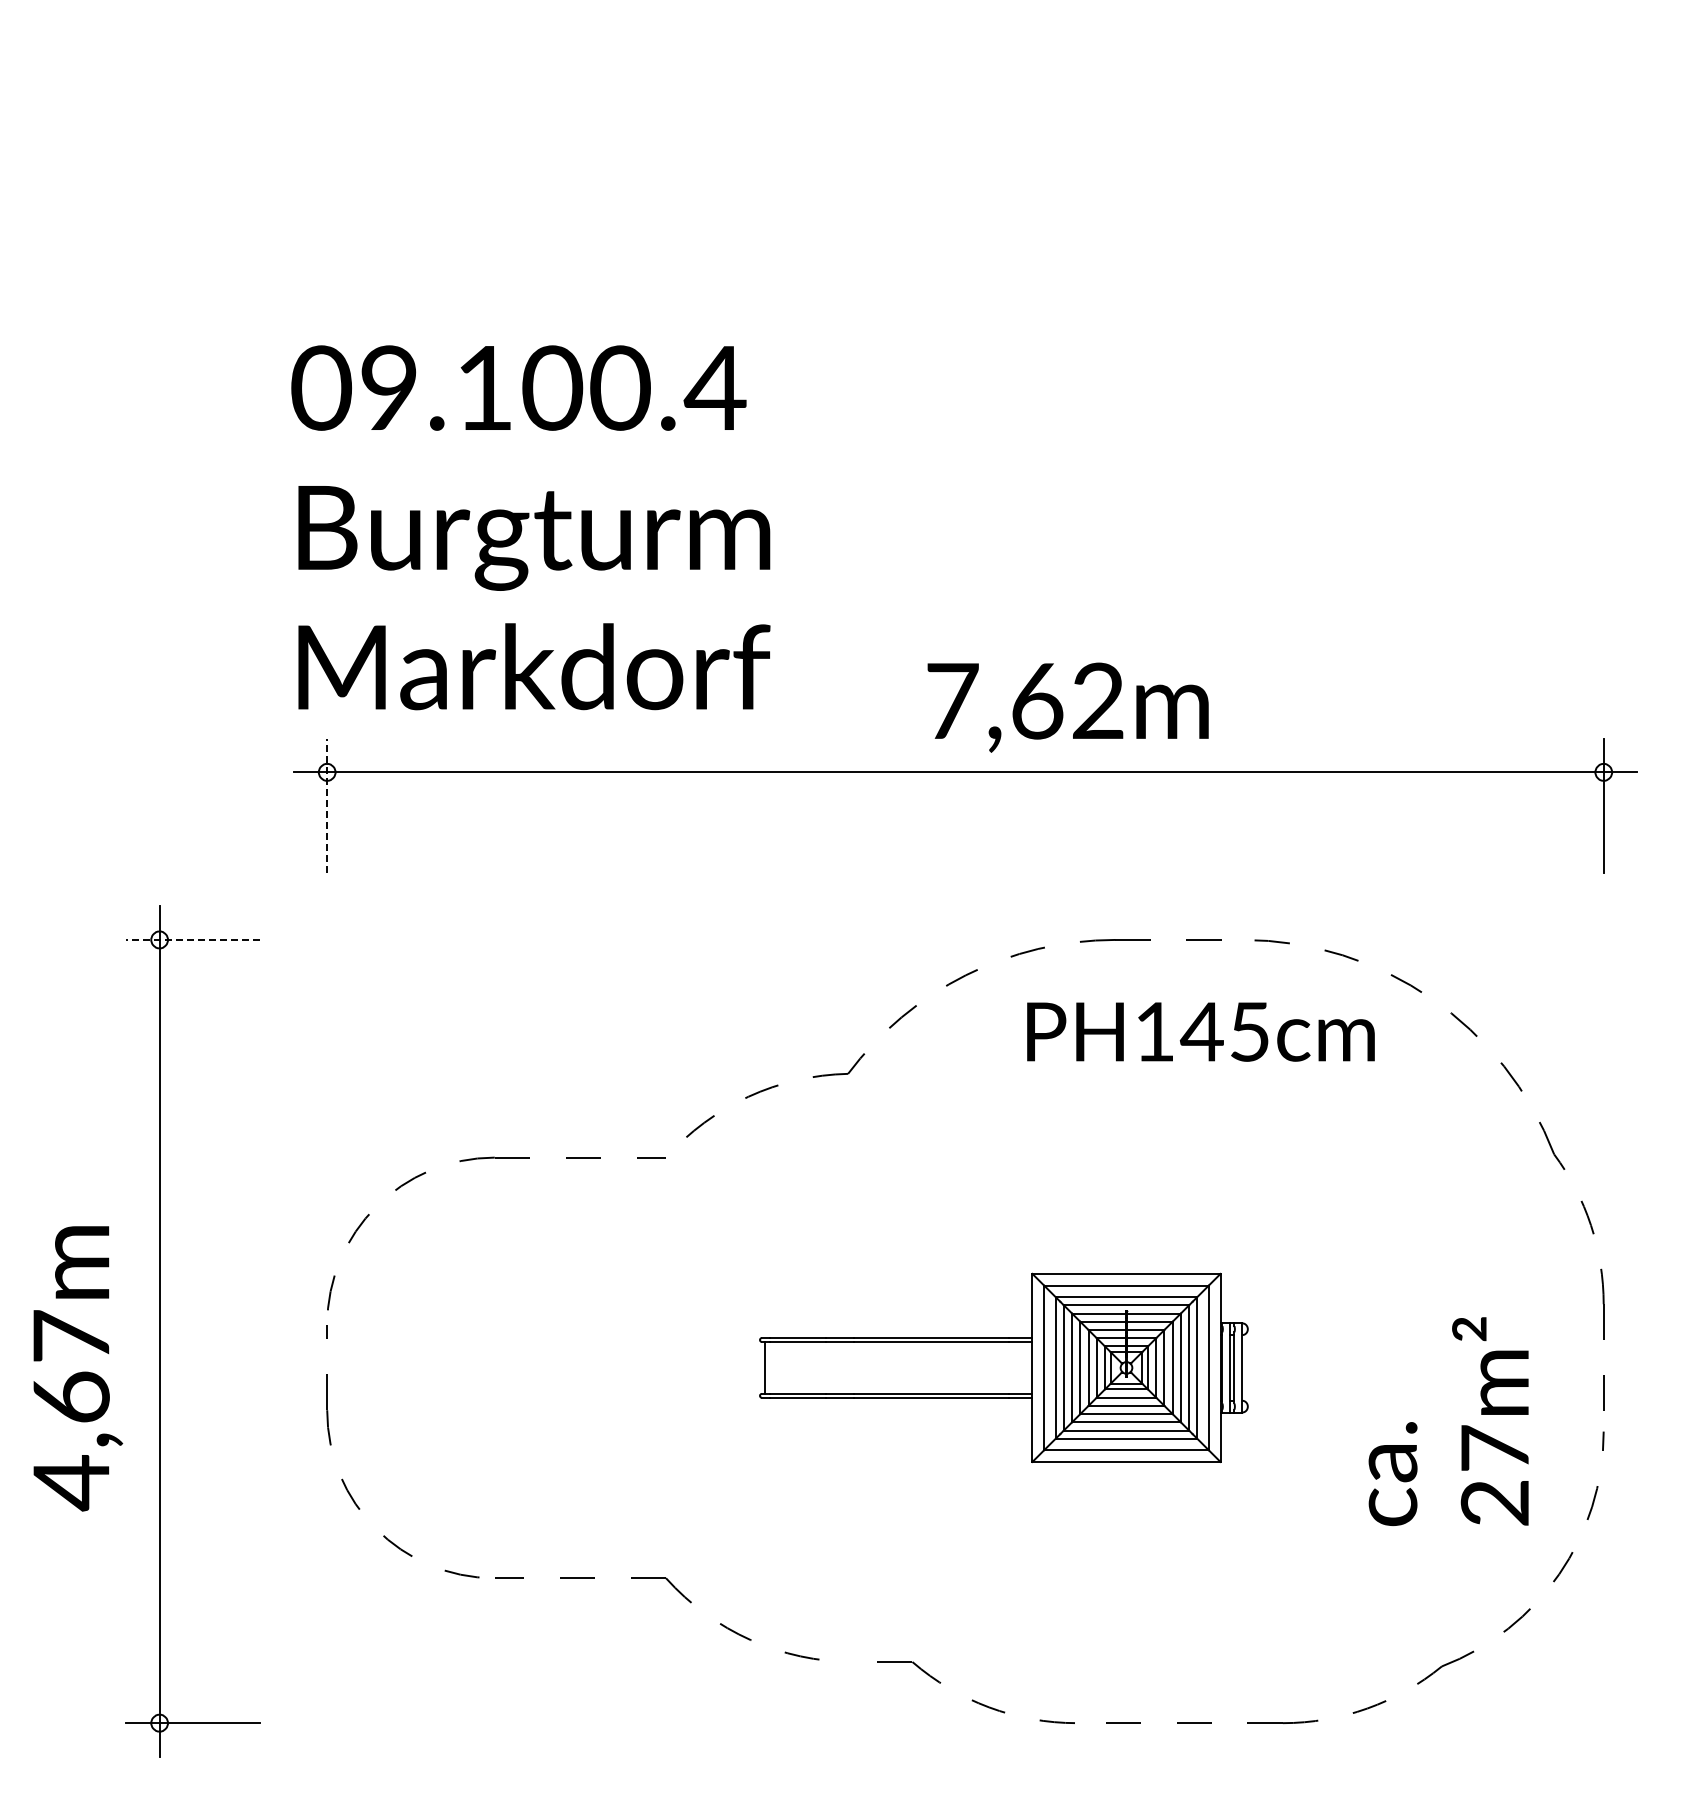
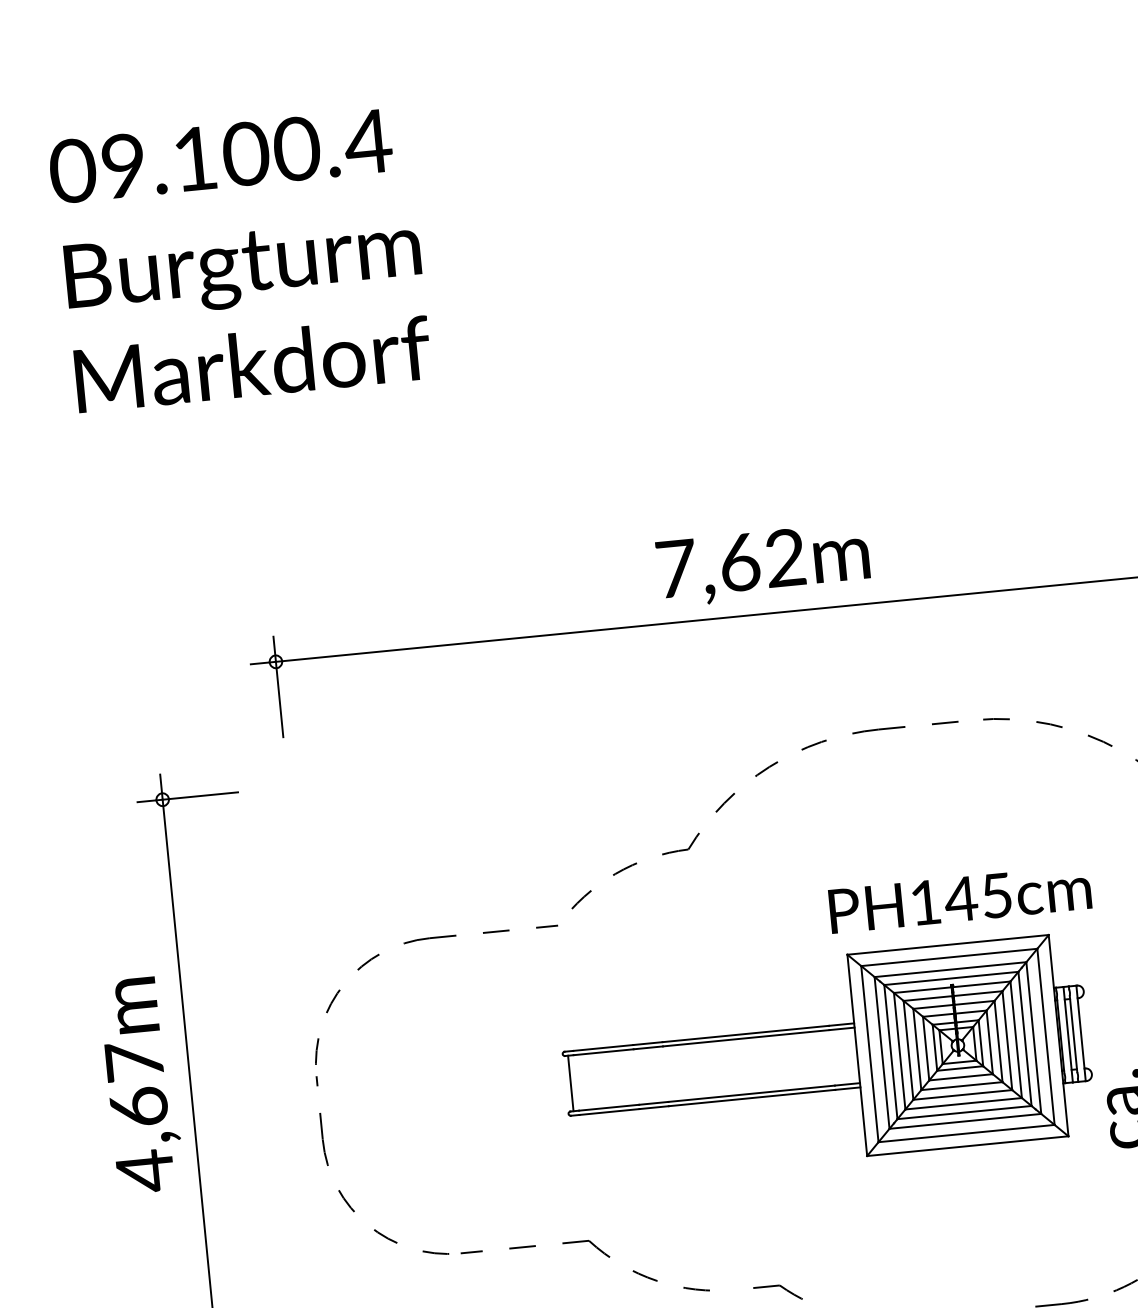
text: (530, 527) -> (239, 260), moved
text: (1067, 707) -> (762, 565), moved
line: (327, 805) -> (278, 686), dashed -> solid
line: (192, 939) -> (187, 796), dashed -> solid
text: (1200, 1031) -> (959, 899), moved
part: (1003, 1367) -> (826, 1058), size x1.43
text: (78, 1368) -> (142, 1085), moved

